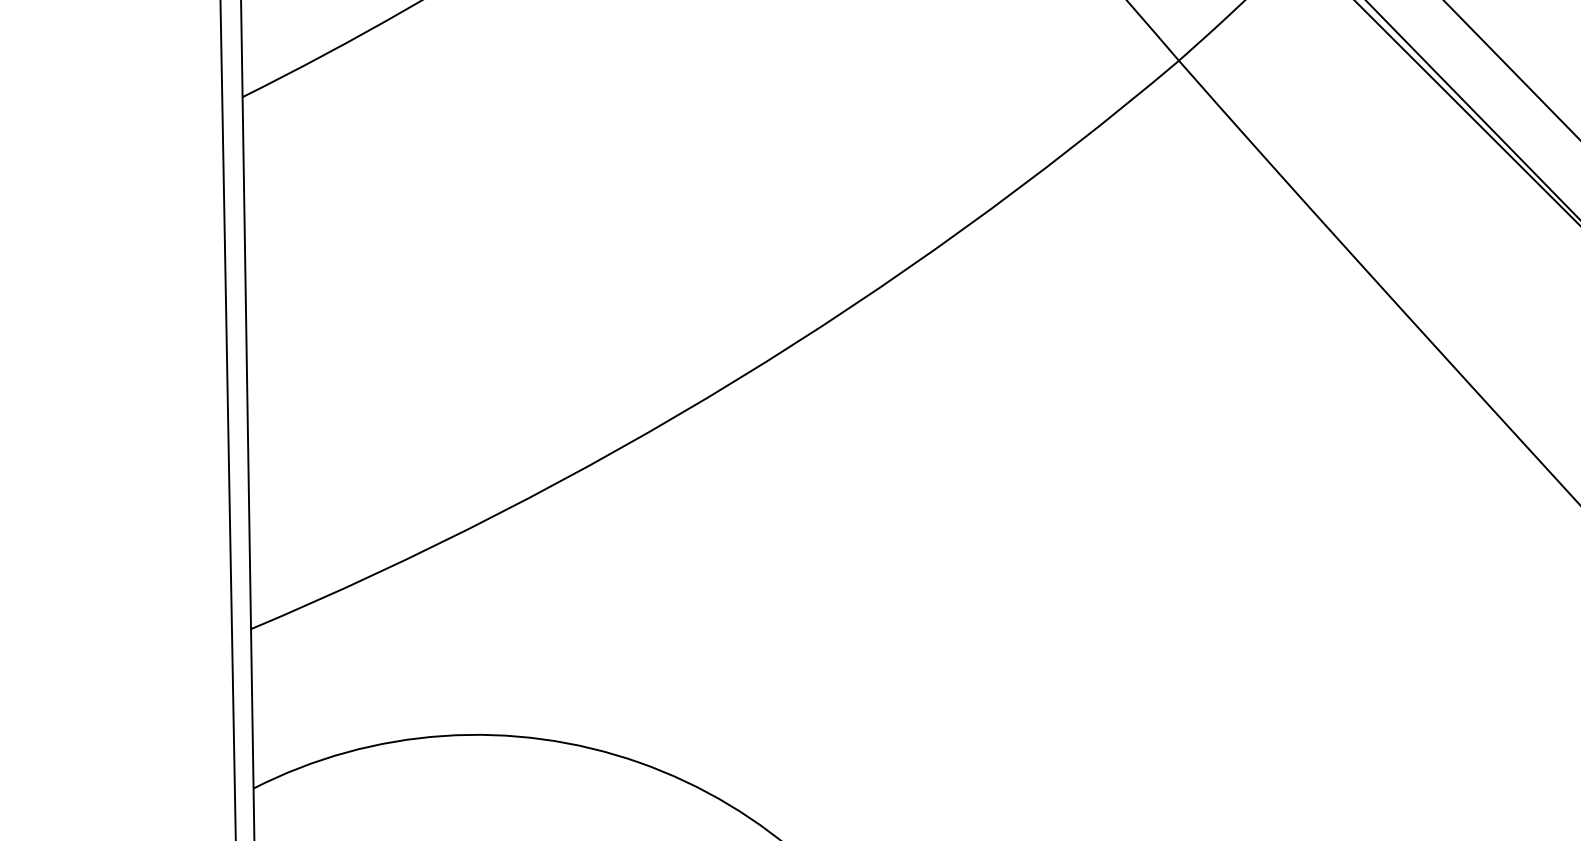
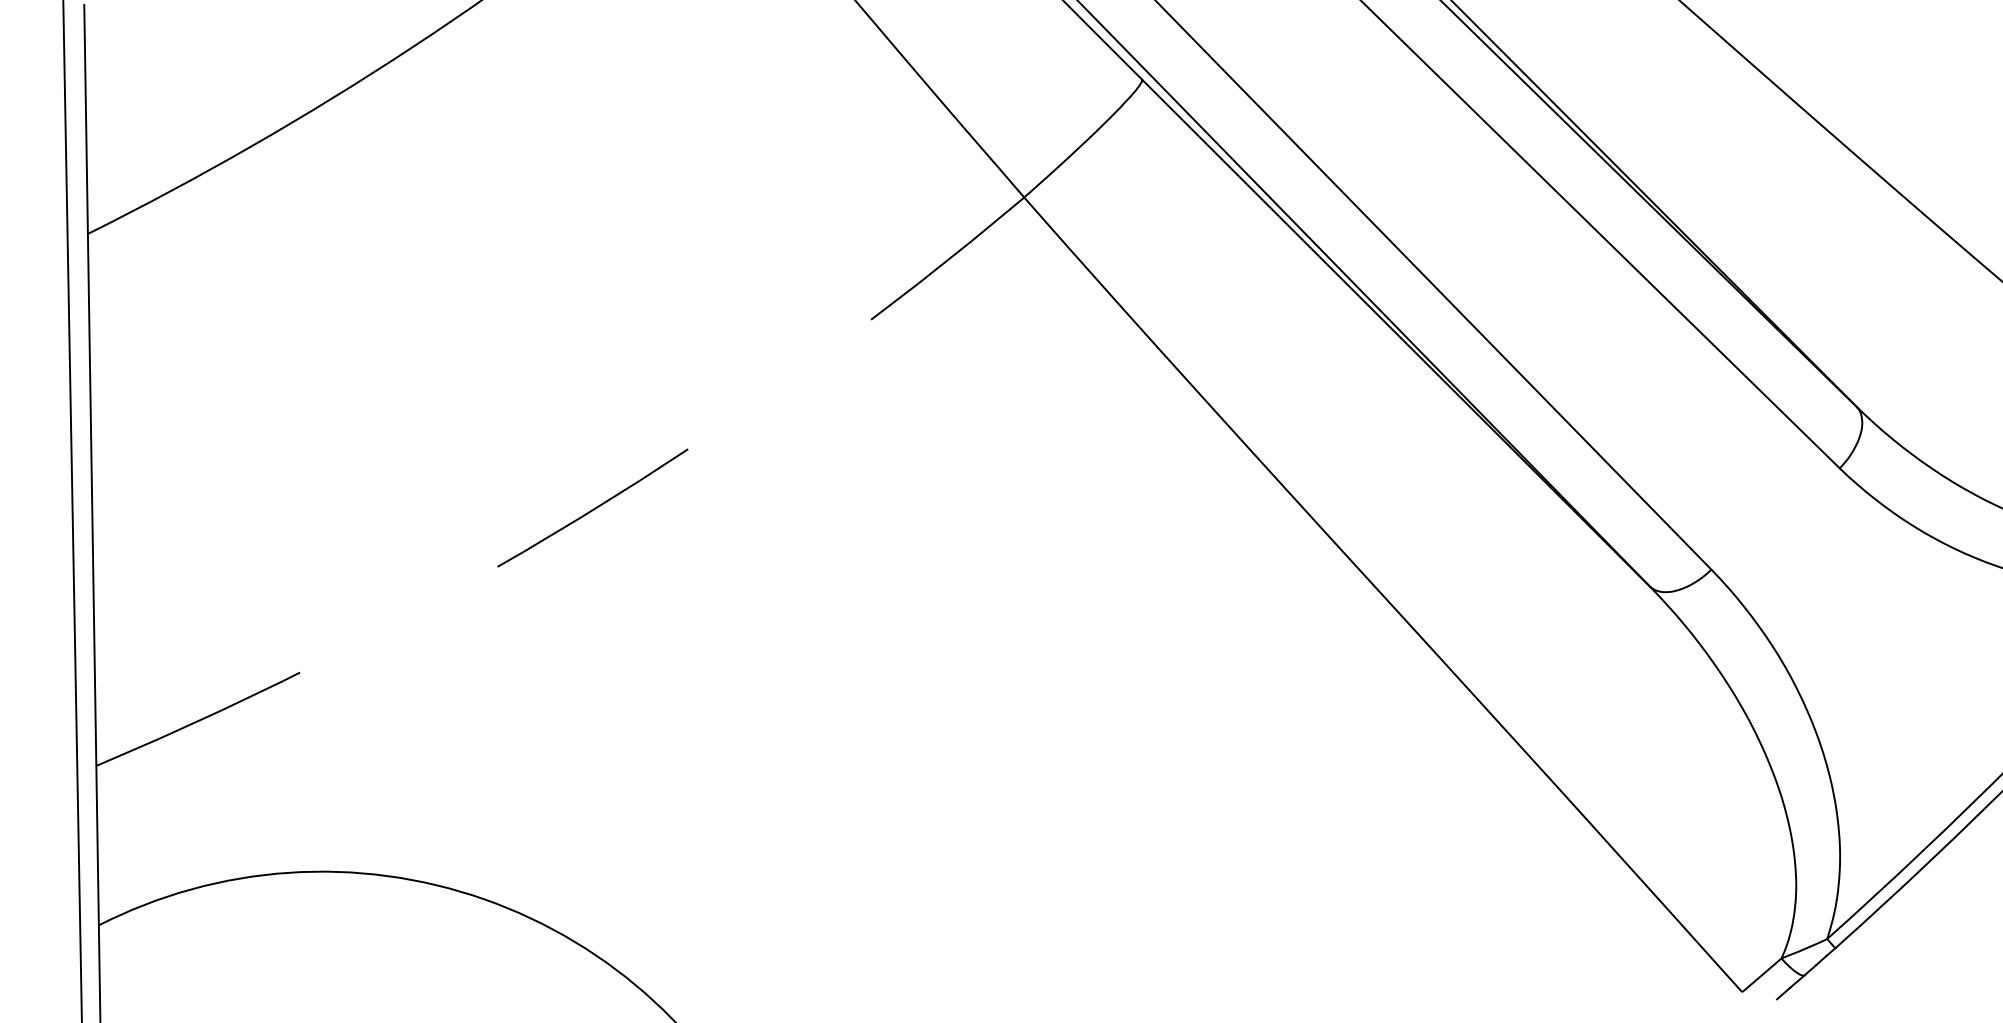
arc: (736, 379) -> (581, 516), solid -> dashed

